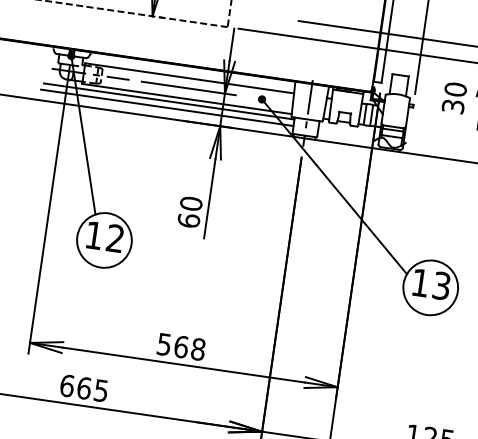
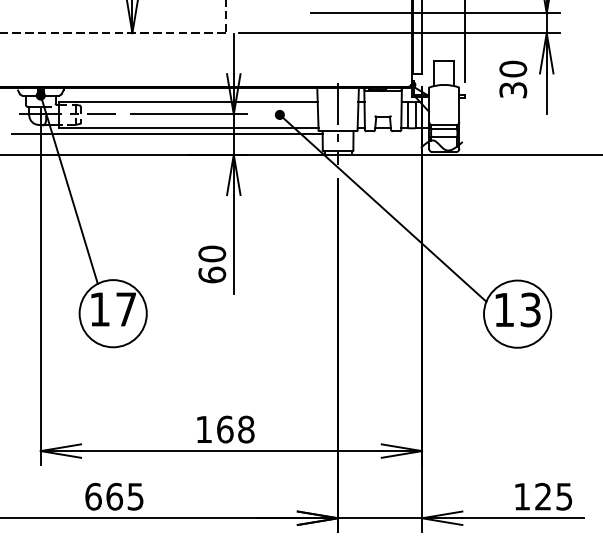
line: (166, 107) -> (165, 141), removed
text: (114, 238) -> (125, 309), 12 -> 17
text: (163, 344) -> (203, 429), 568 -> 168

